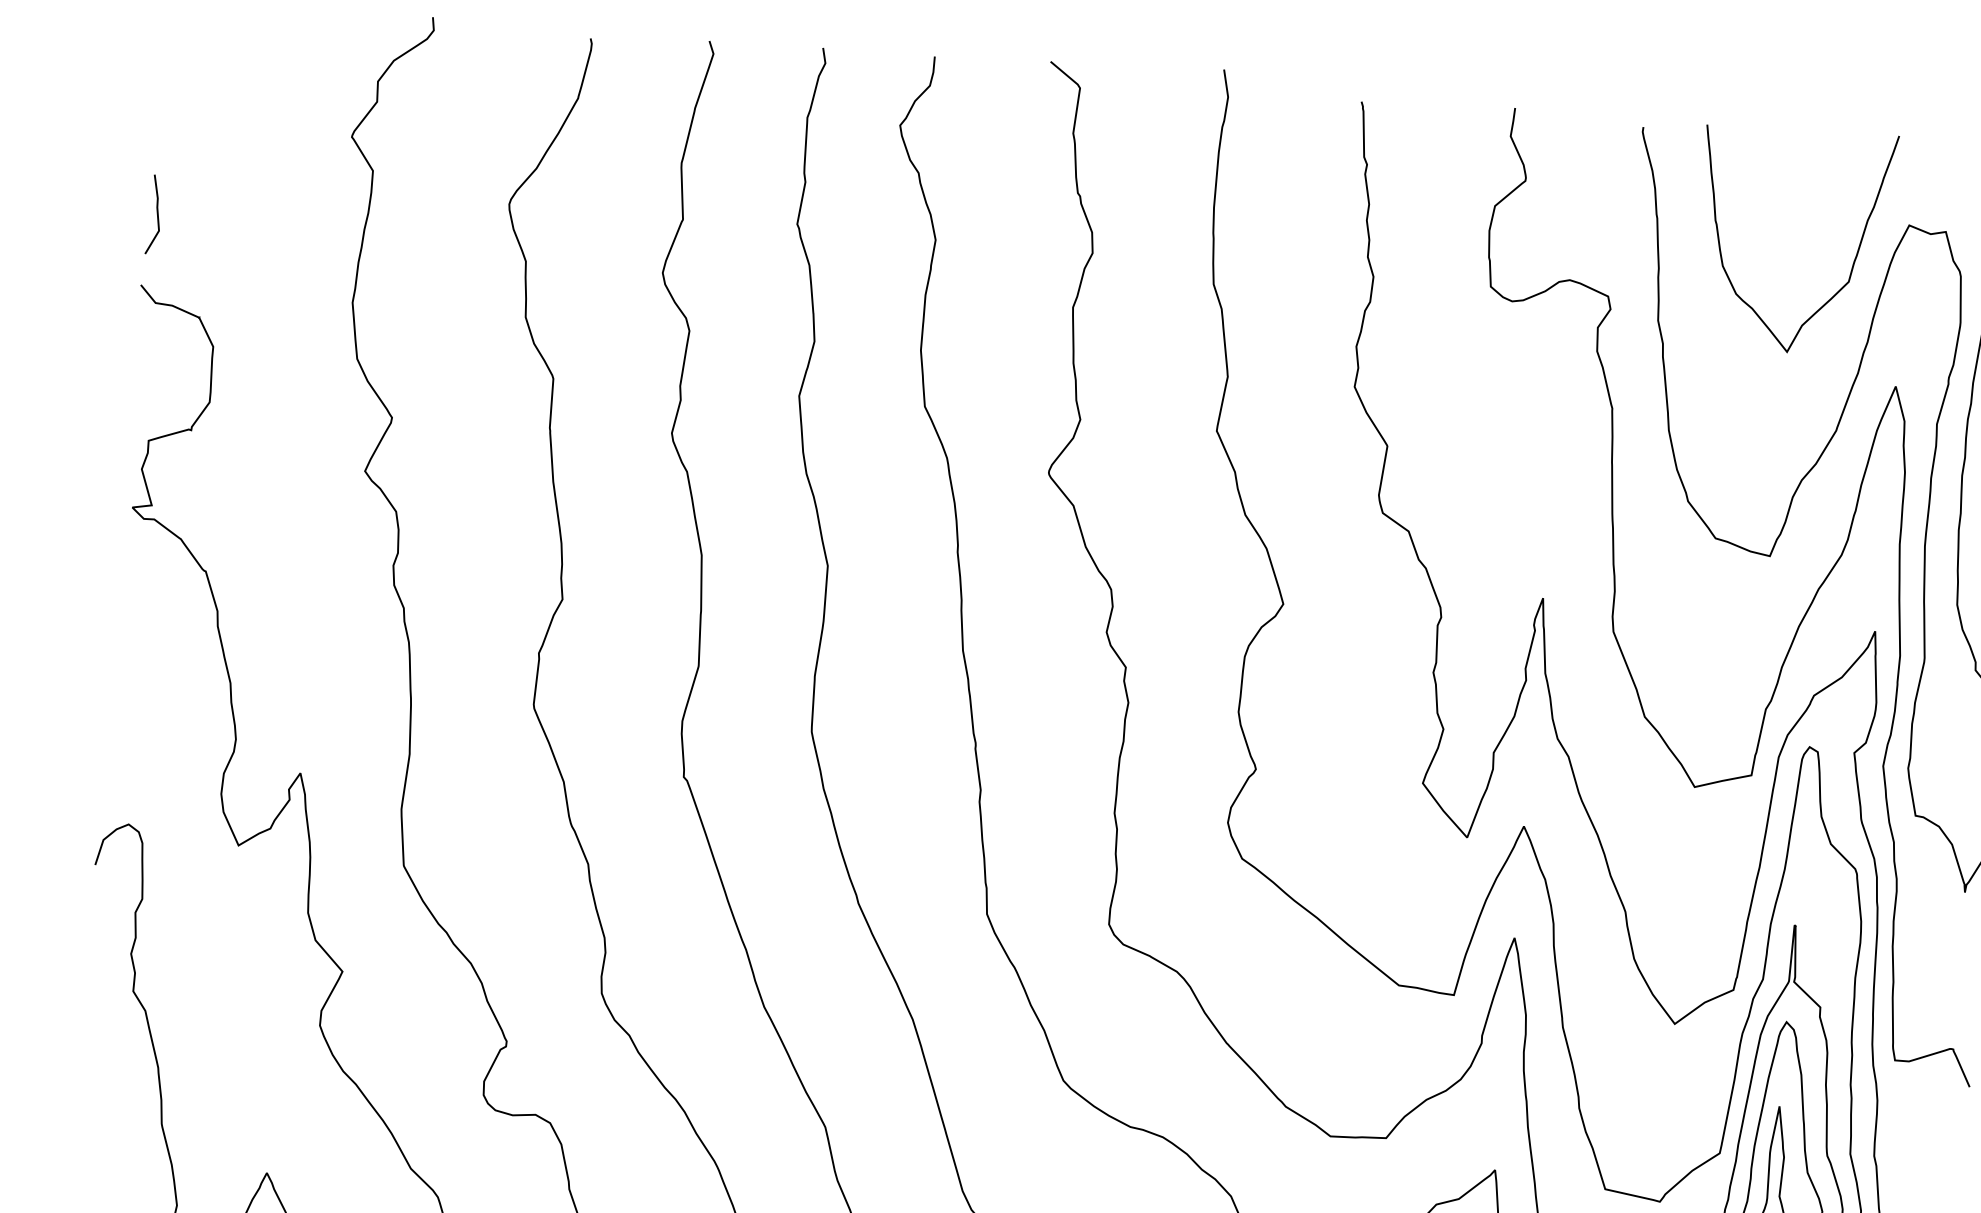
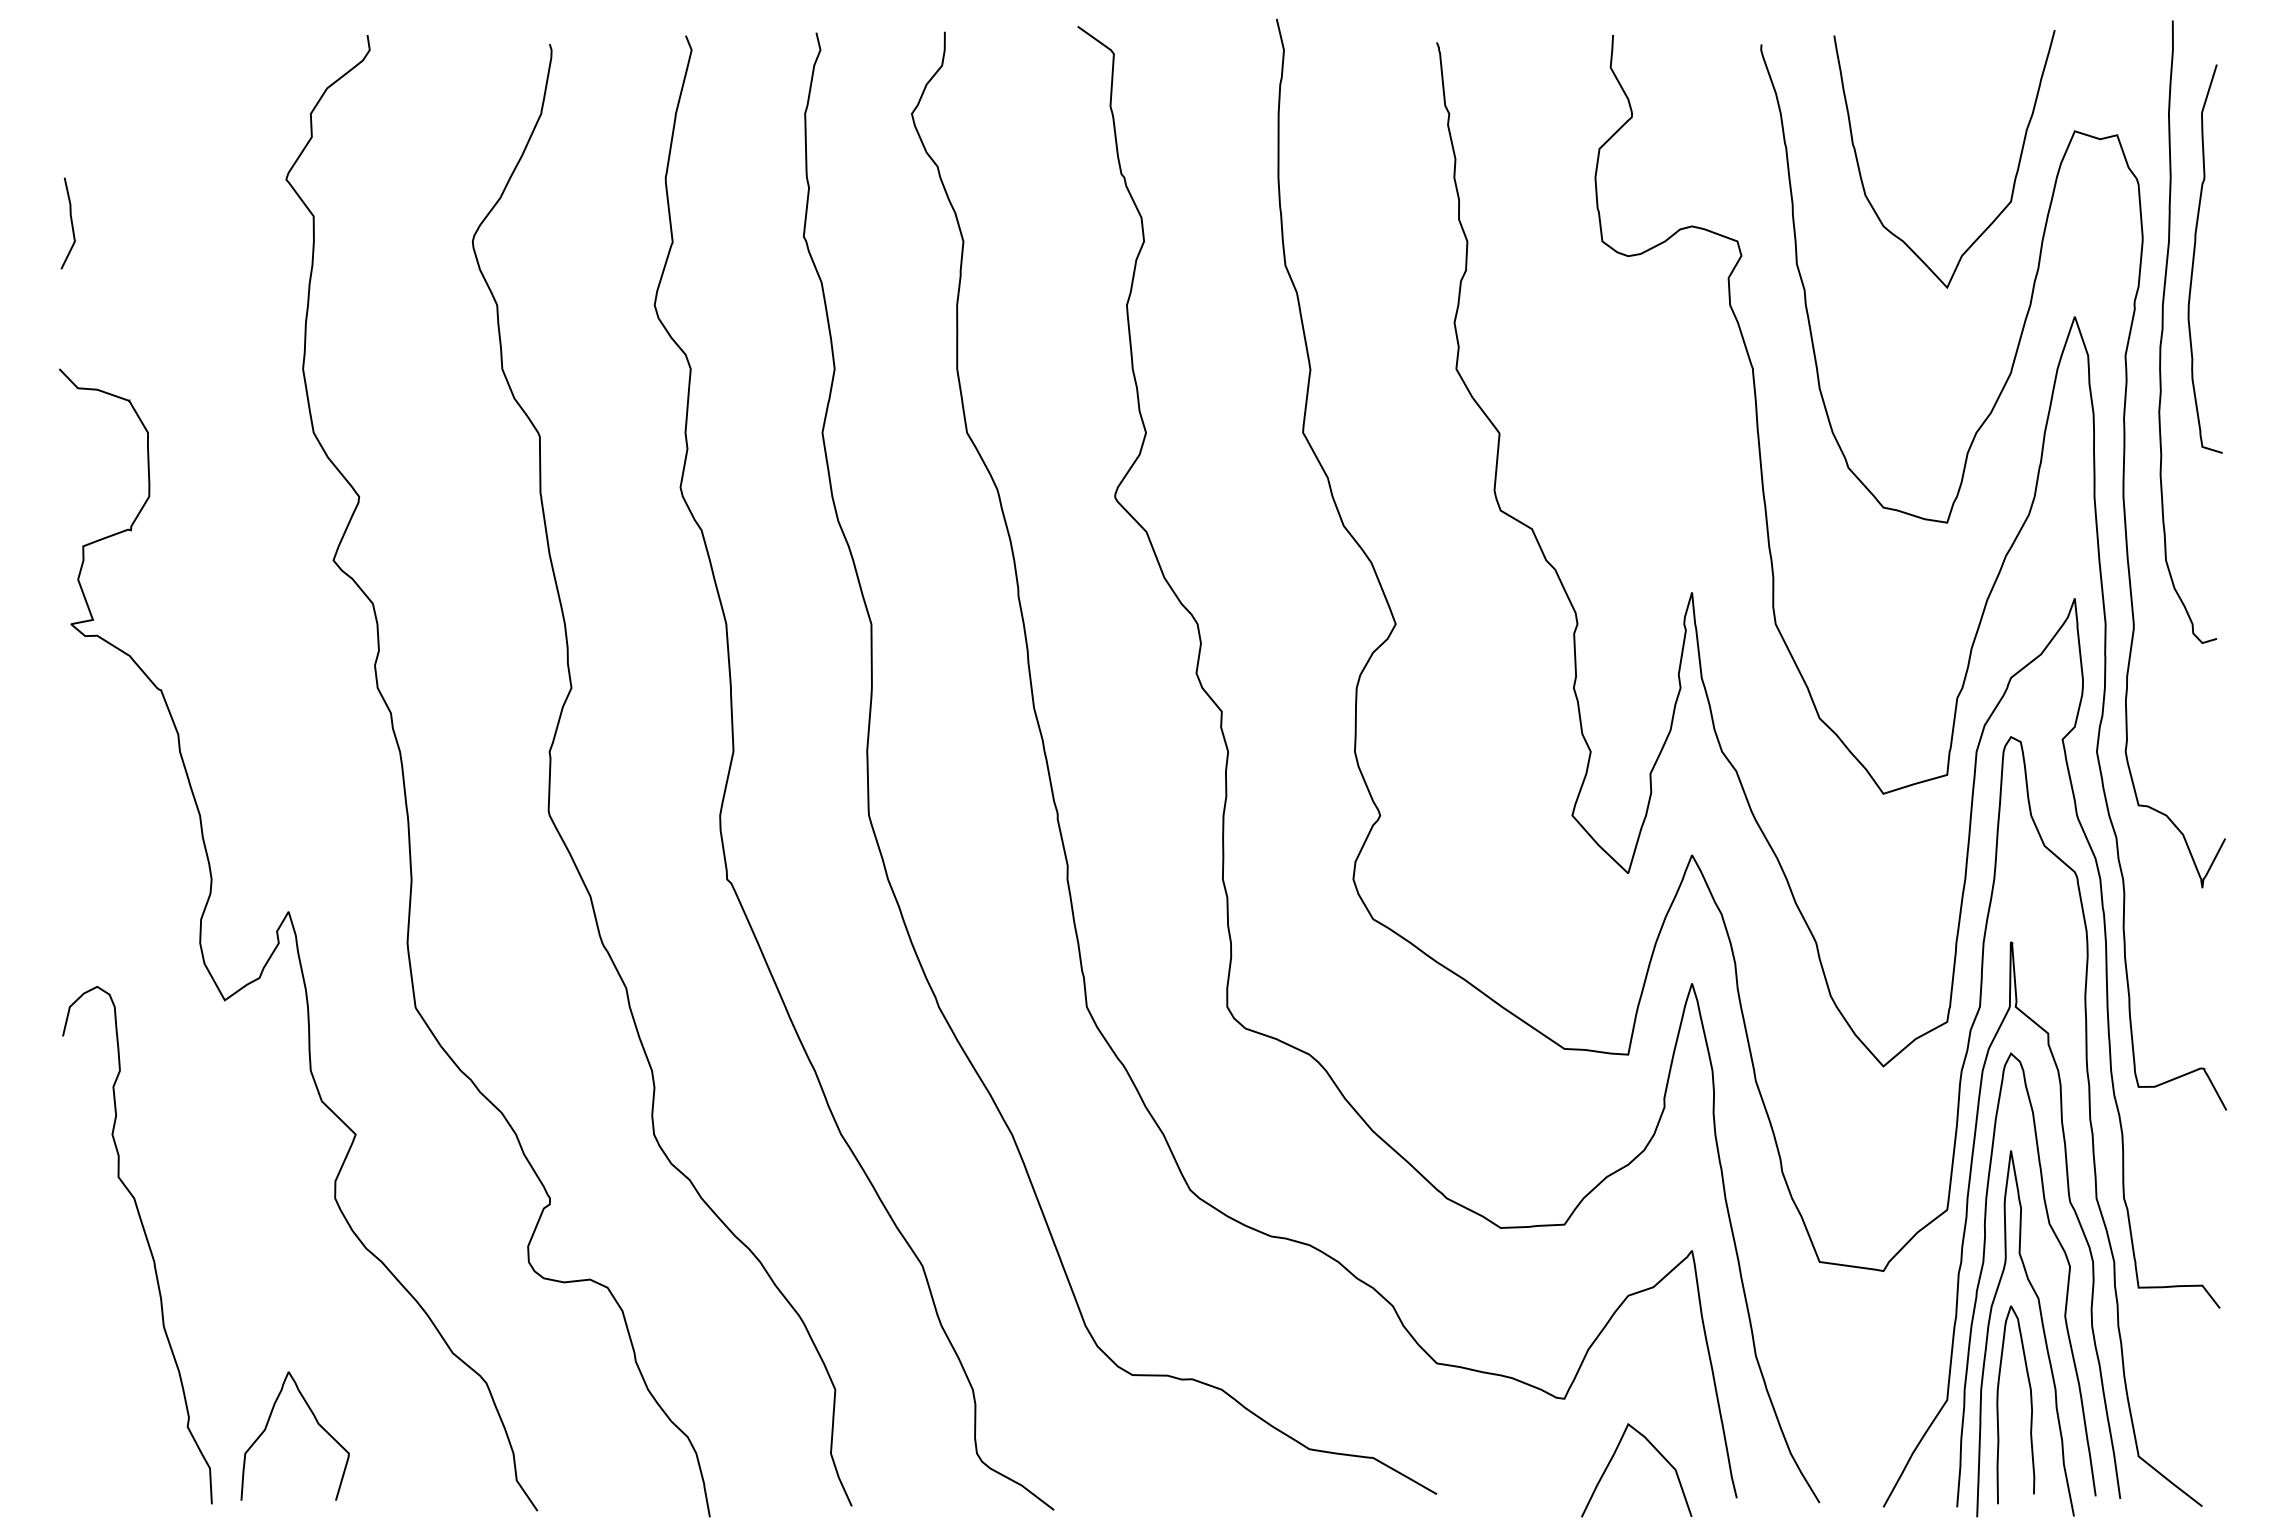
line: (156, 213) -> (70, 221), moved

